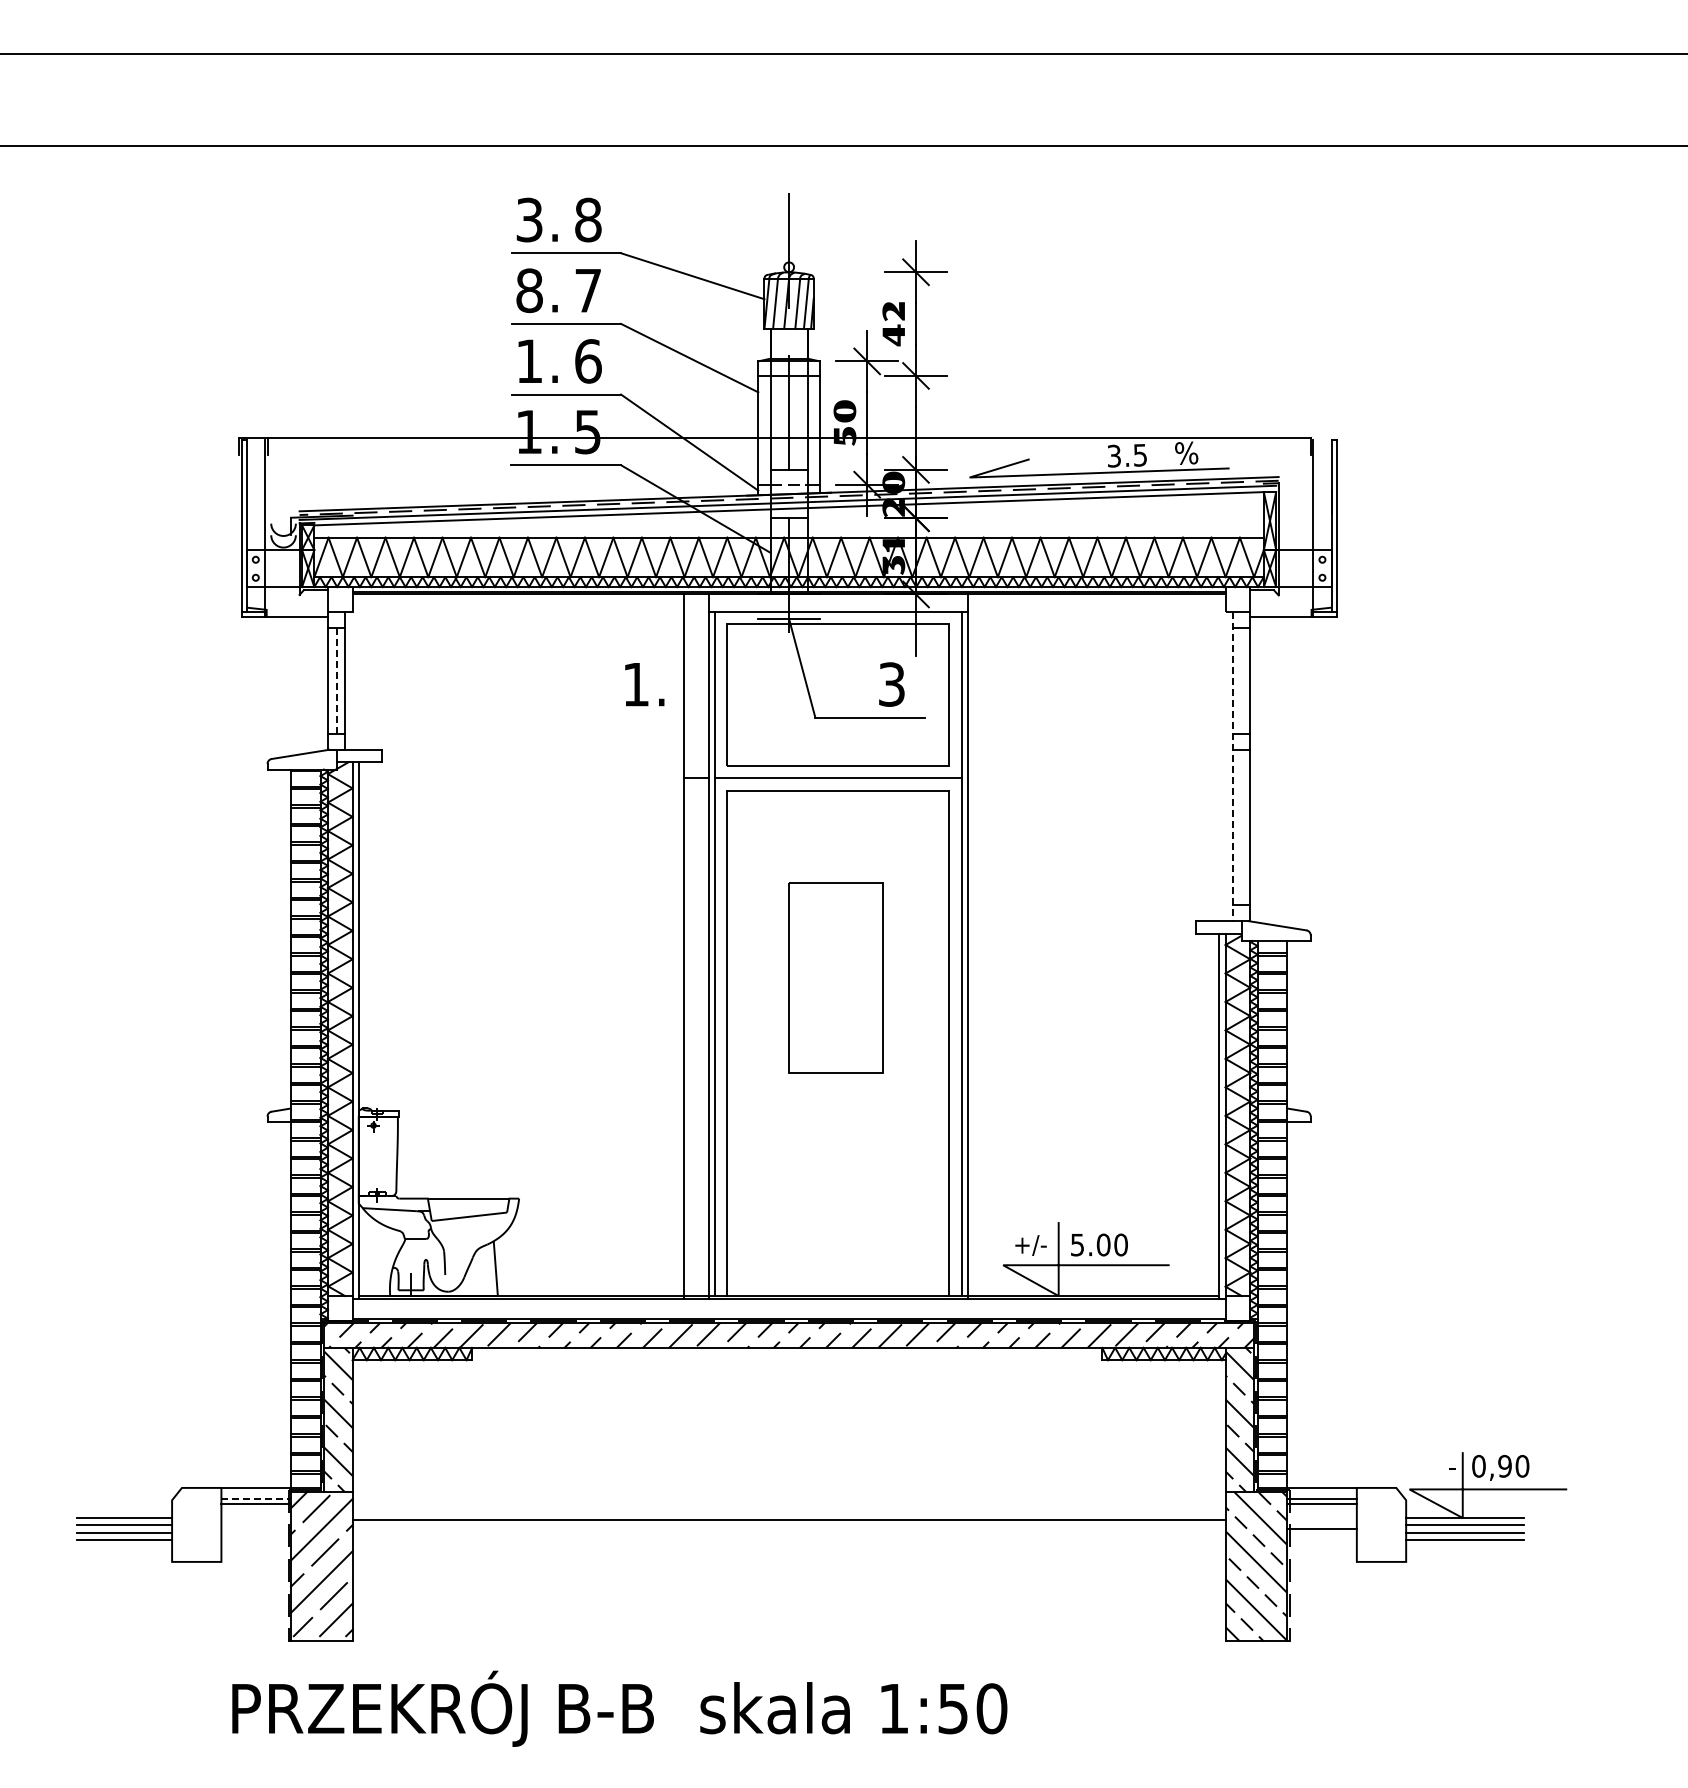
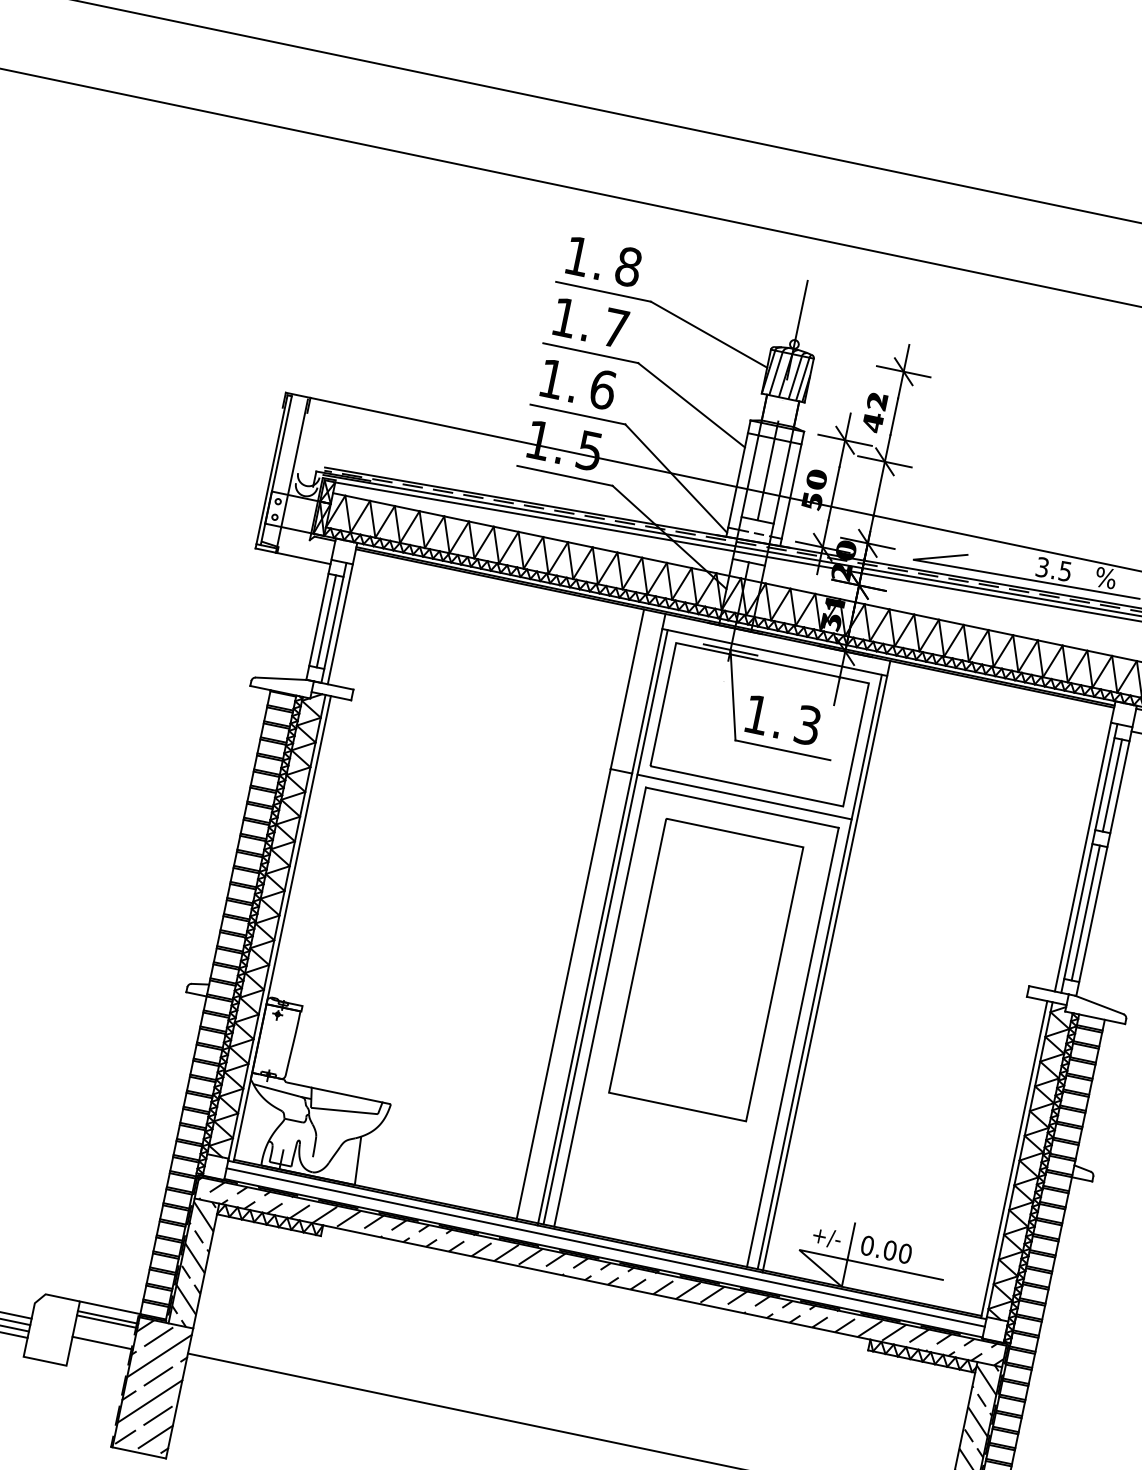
text: (529, 219) -> (577, 255), 3. -> 1.
text: (529, 290) -> (564, 317), 8. -> 1.
line: (352, 680) -> (340, 624), added
line: (1241, 680) -> (1112, 785), added
line: (336, 681) -> (326, 622), dashed -> solid
text: (644, 684) -> (764, 716), moved
line: (1225, 766) -> (1082, 857), added
line: (1233, 766) -> (1089, 858), dashed -> solid
line: (1241, 827) -> (1085, 913), added
part: (835, 977) -> (705, 969), size x1.67
text: (1077, 1244) -> (867, 1245), 5.00 -> 0.00
line: (788, 1307) -> (605, 1247), added
line: (256, 1499) -> (108, 1317), dashed -> solid
line: (255, 1528) -> (102, 1342), added

